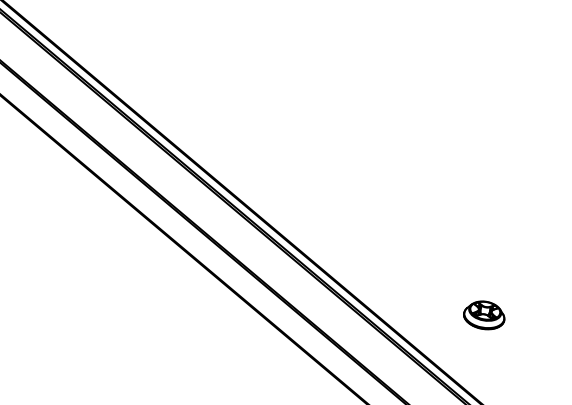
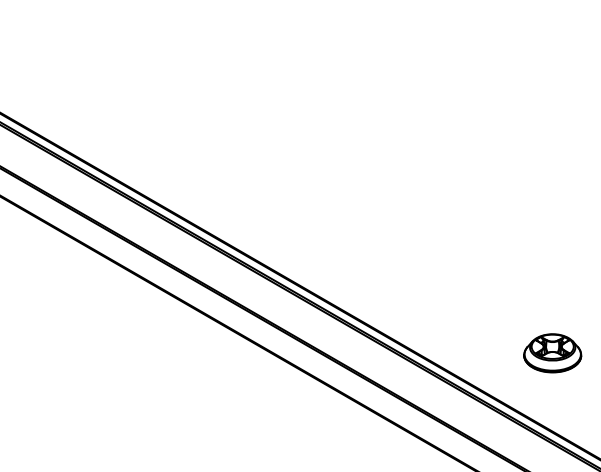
part: (484, 315) -> (552, 353), size x1.43

